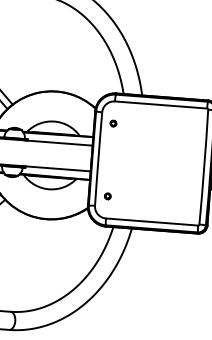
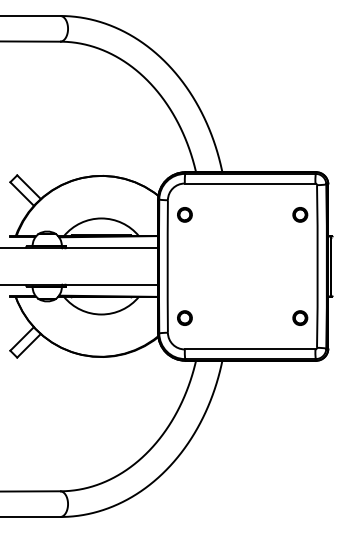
part: (113, 123) -> (184, 214), size x1.67
part: (194, 129) -> (300, 214), added
part: (107, 195) -> (184, 317), size x1.67
part: (189, 202) -> (300, 317), added

